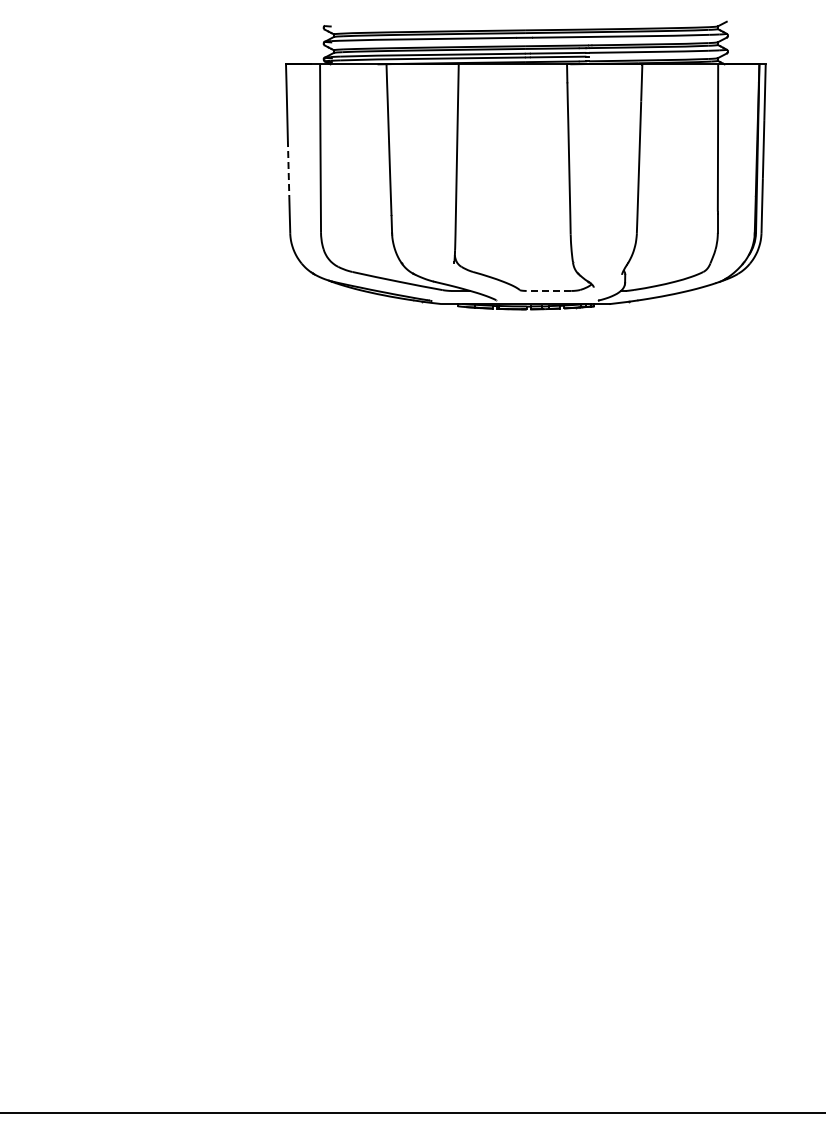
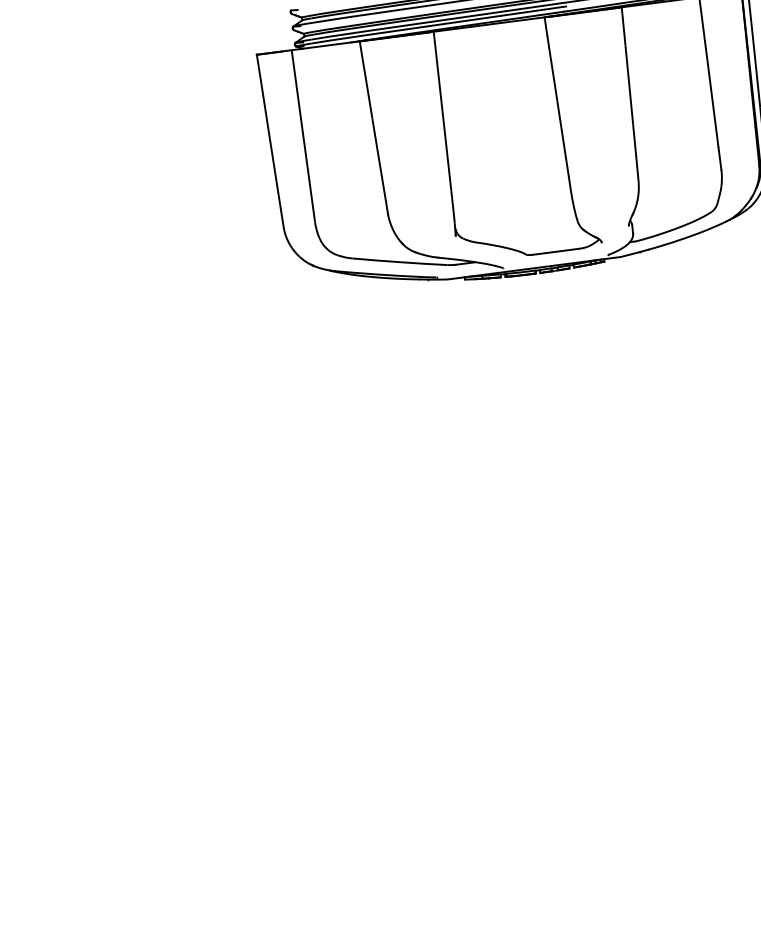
line: (288, 168) -> (273, 161), dashed -> solid
line: (548, 290) -> (555, 251), dashed -> solid

